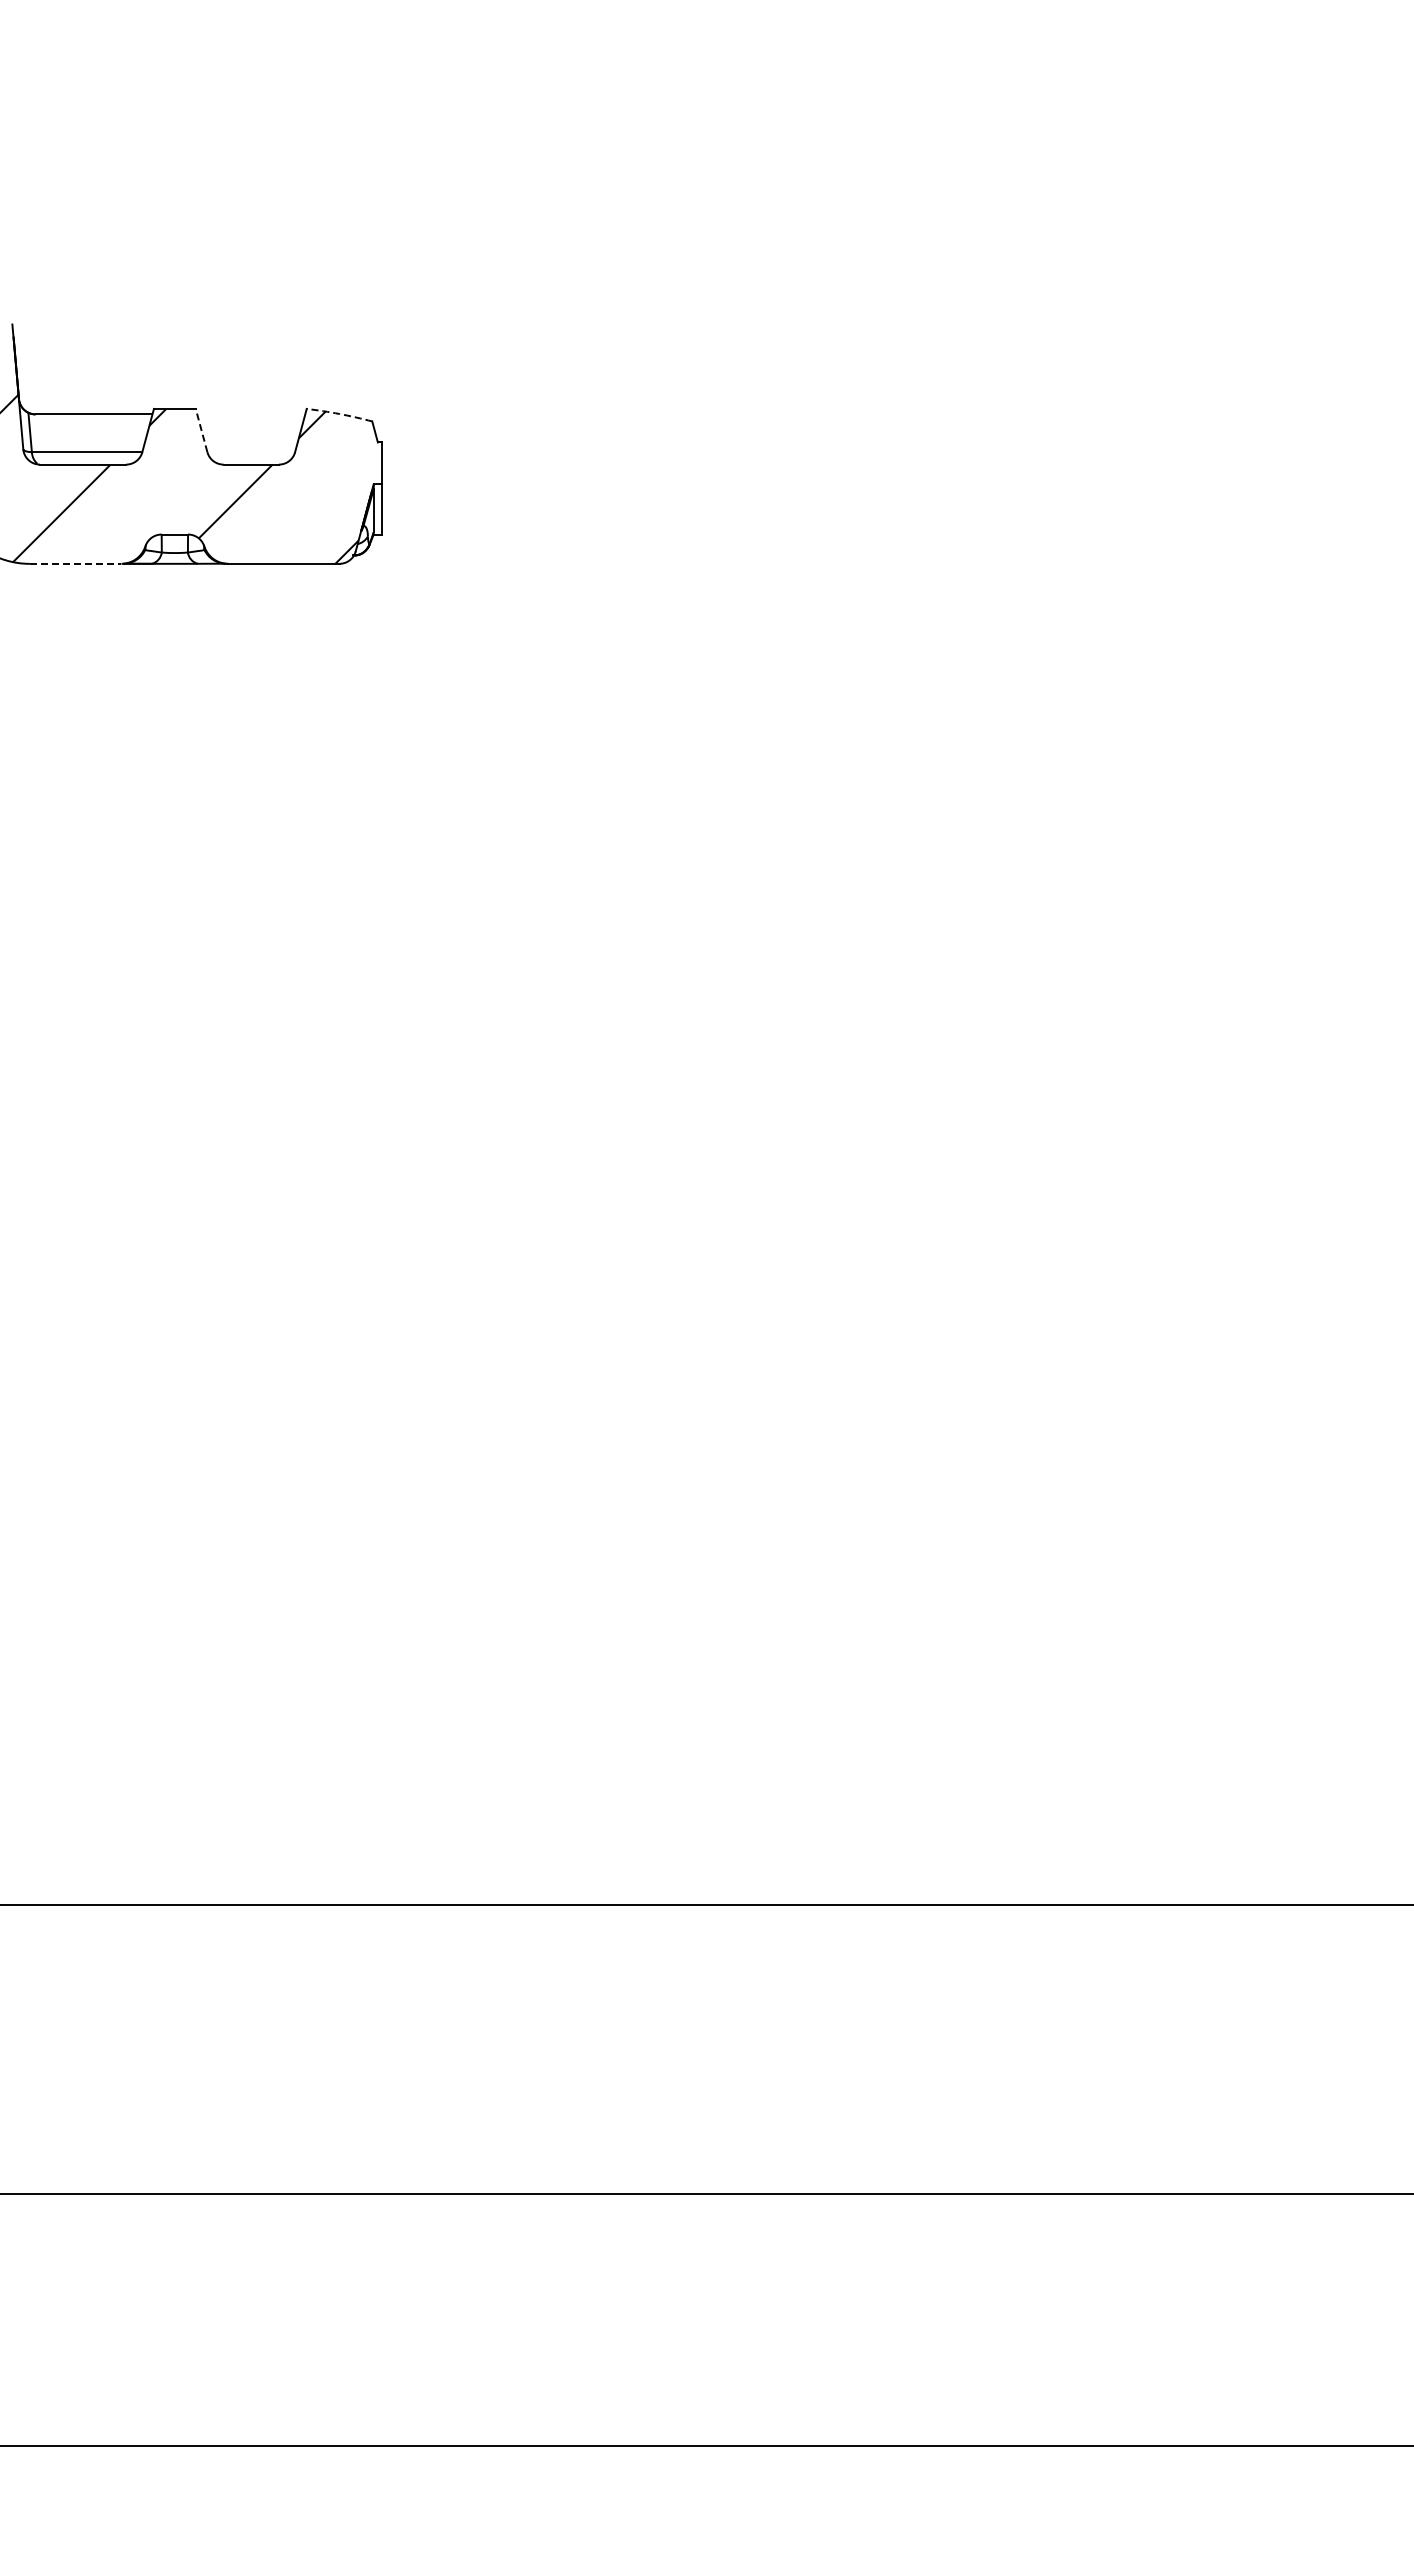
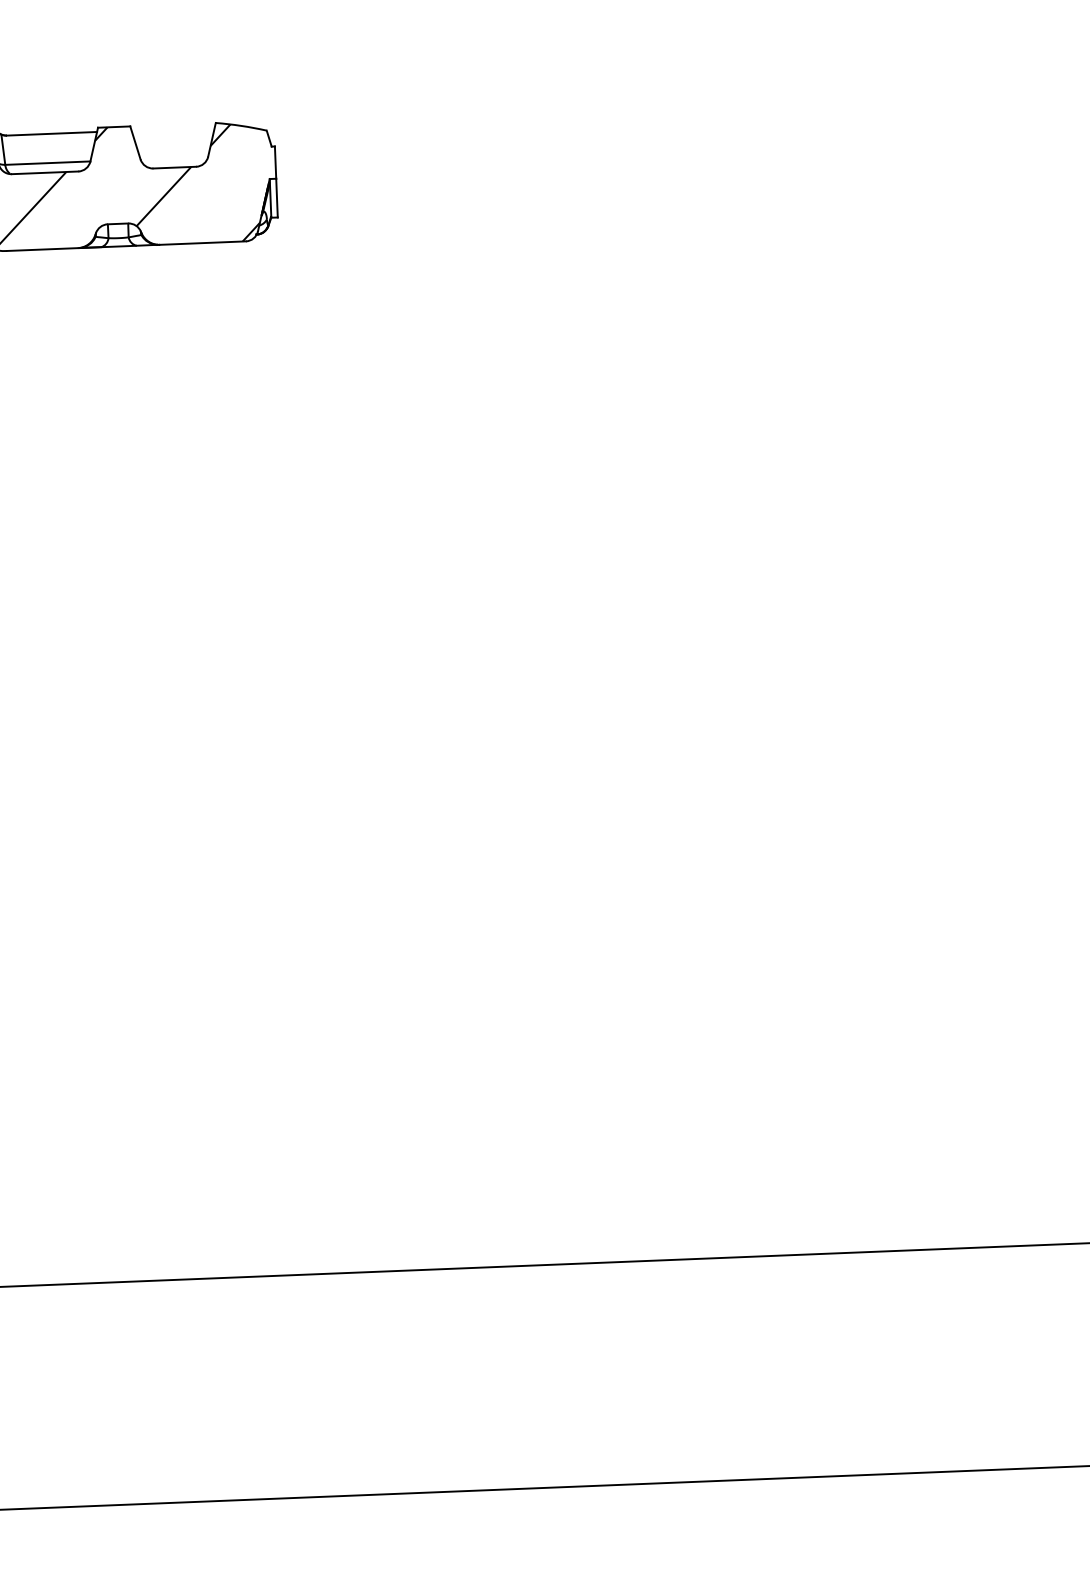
arc: (339, 414) -> (241, 126), dashed -> solid
line: (201, 430) -> (135, 142), dashed -> solid
line: (75, 563) -> (42, 249), dashed -> solid

